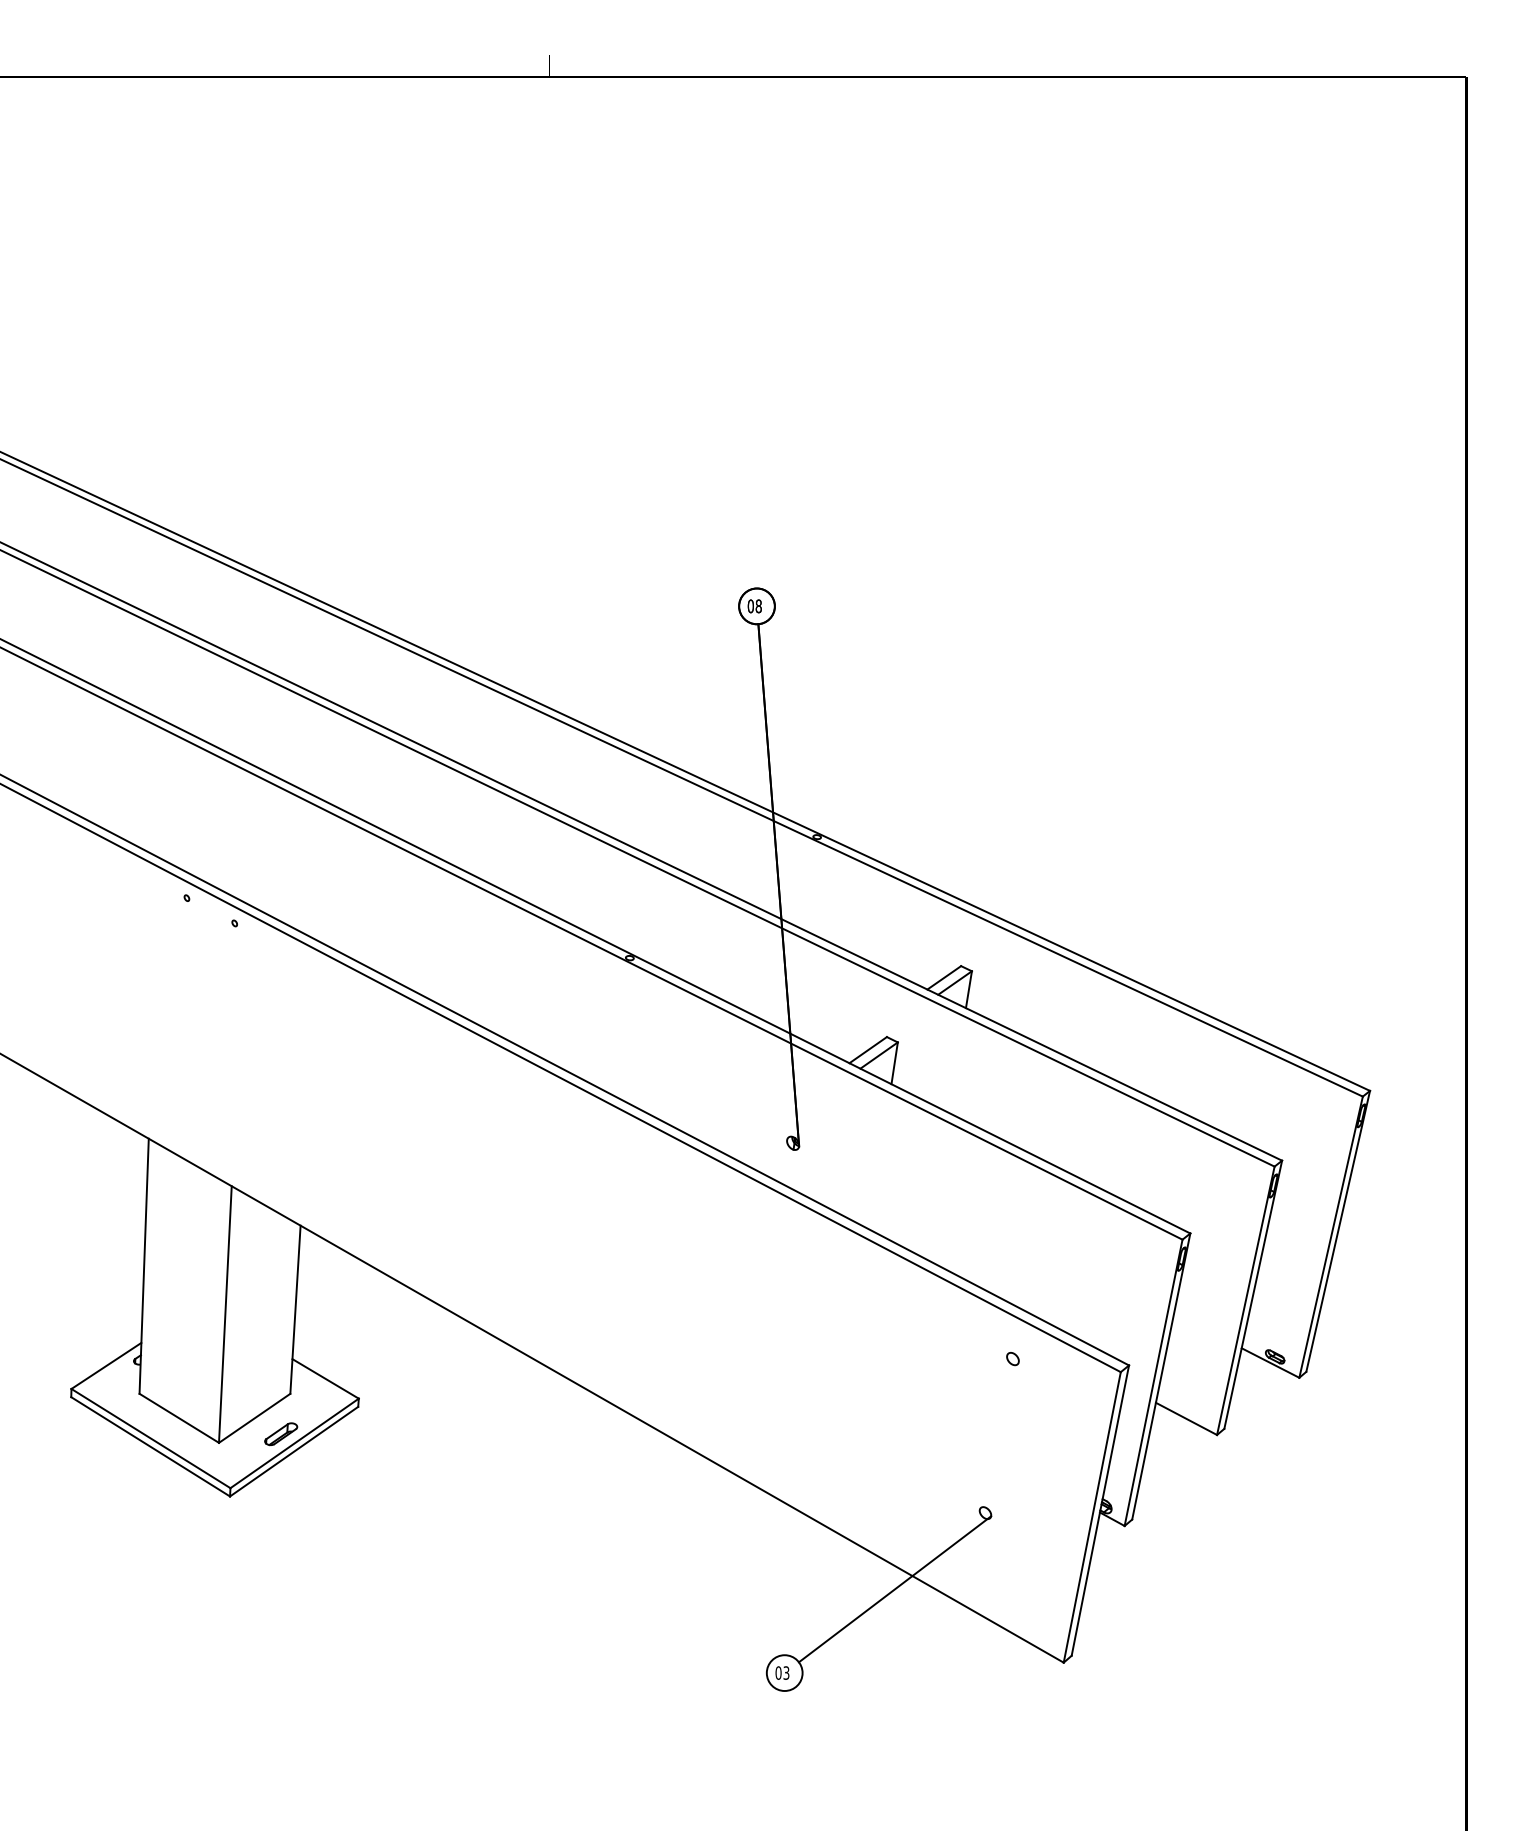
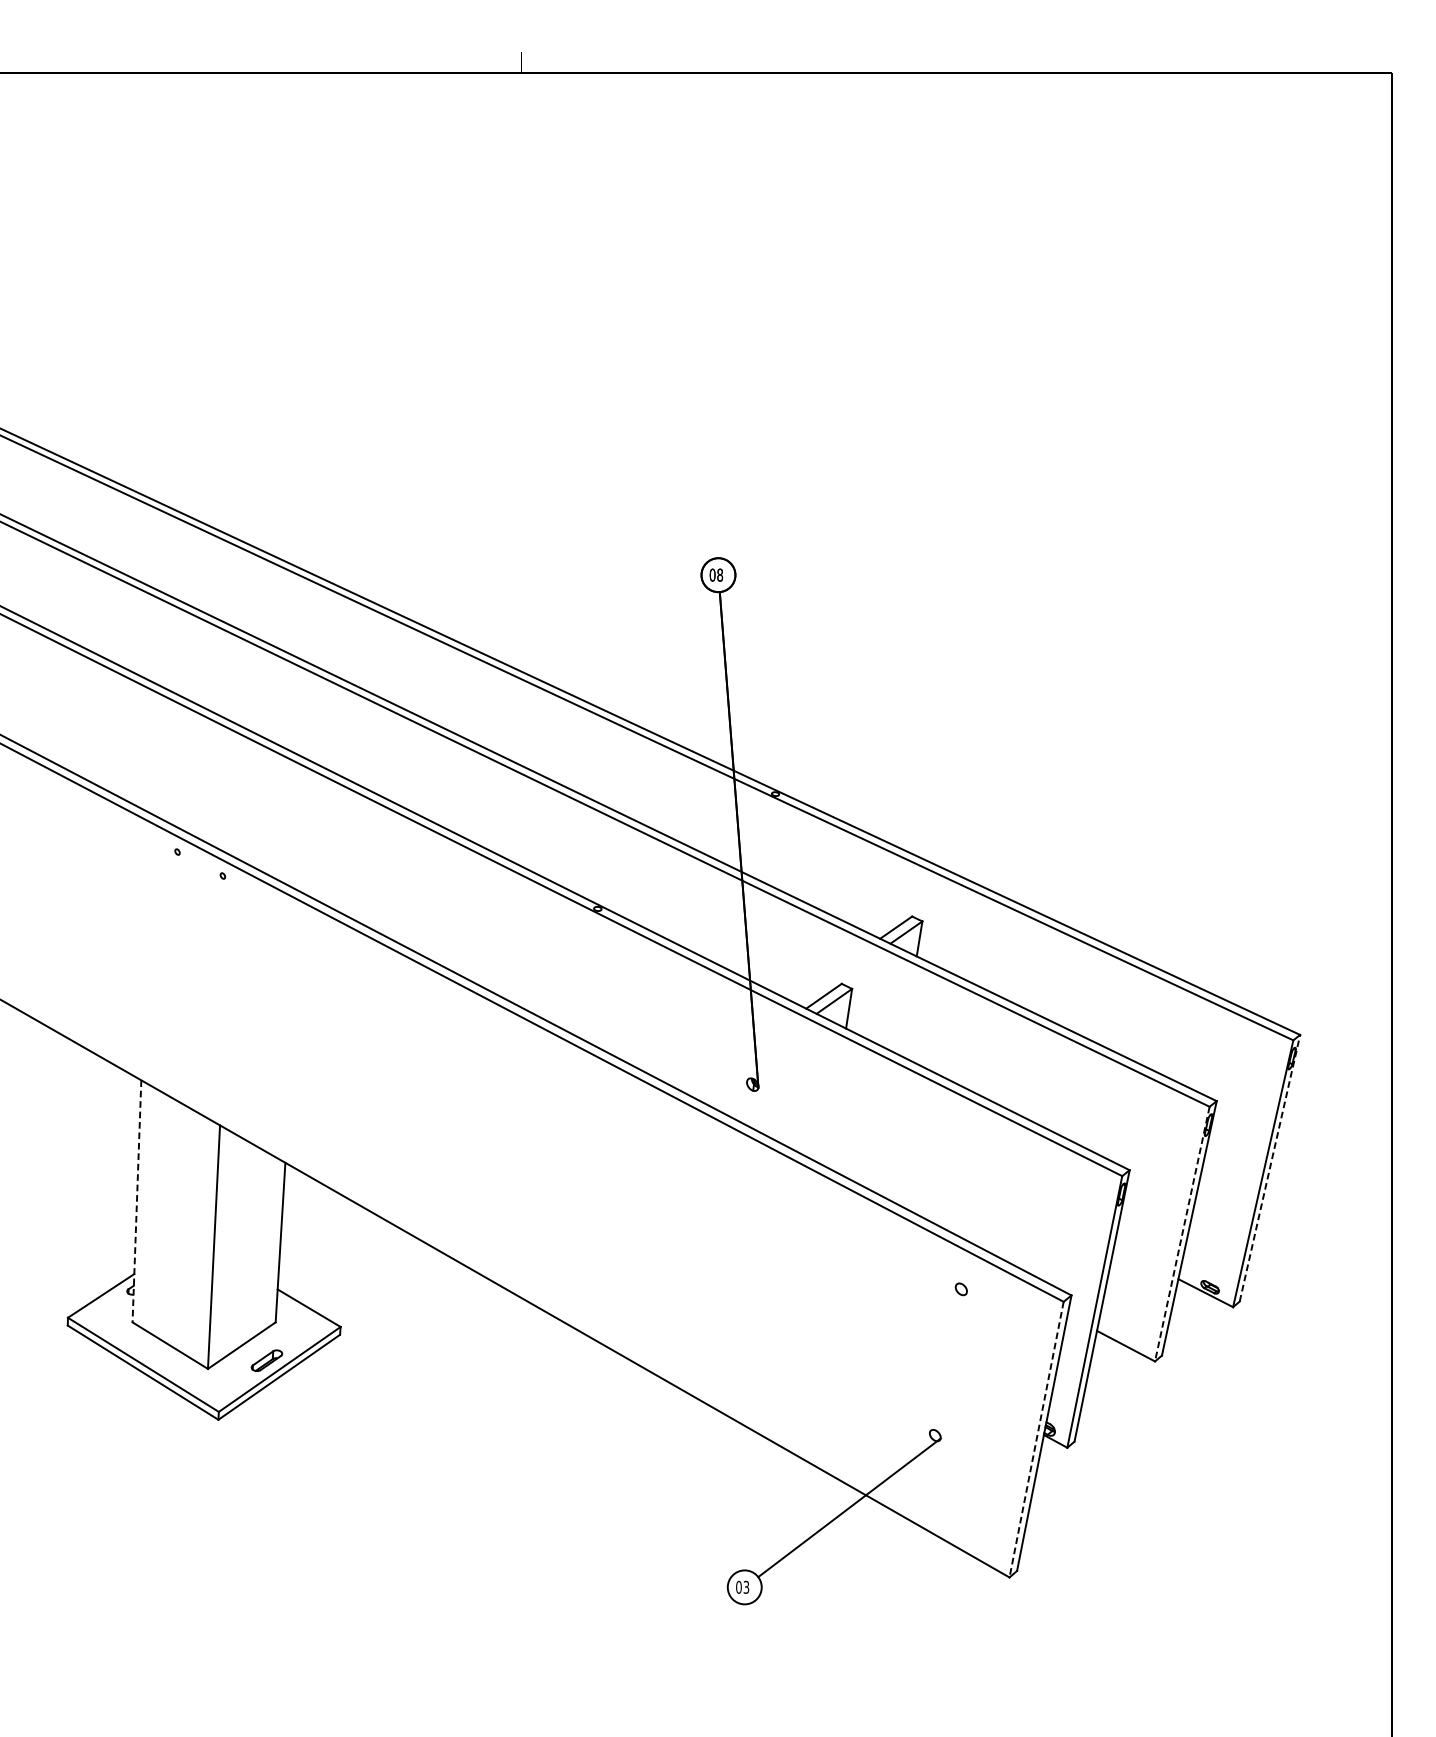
line: (1338, 1230) -> (1270, 1167), solid -> dashed
line: (144, 1266) -> (137, 1201), solid -> dashed
line: (1245, 1301) -> (1182, 1234), solid -> dashed
line: (1092, 1517) -> (1036, 1439), solid -> dashed

